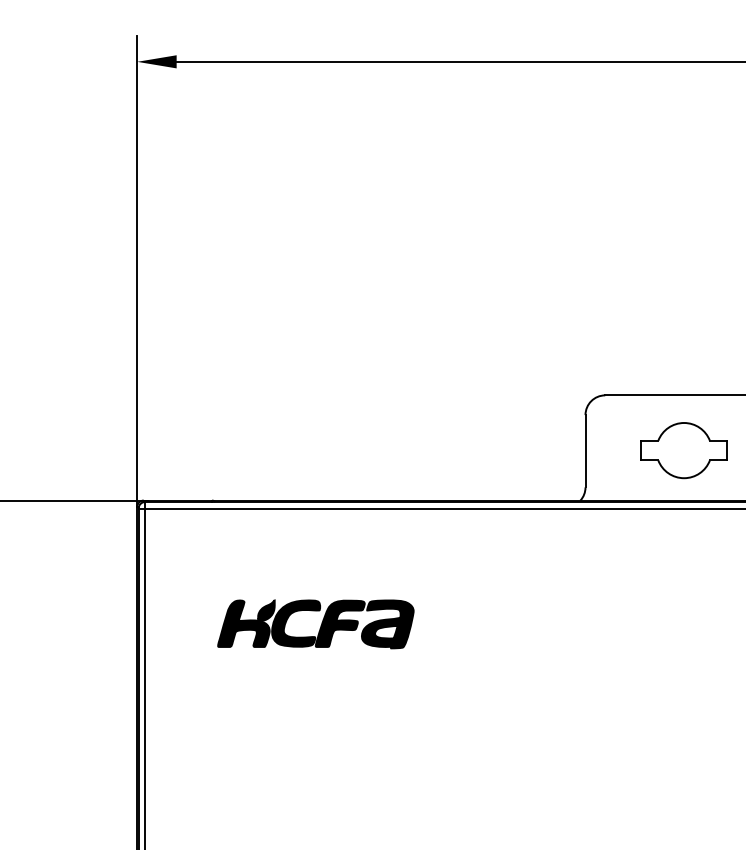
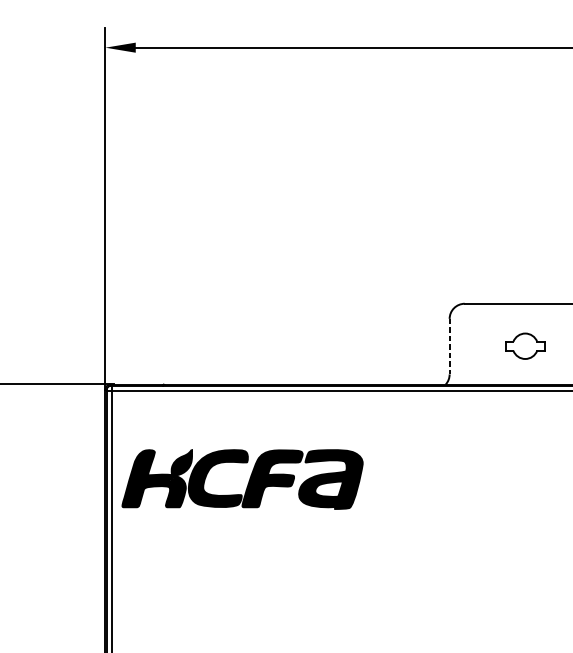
part: (683, 450) -> (524, 346), size x0.6
line: (585, 451) -> (449, 346), solid -> dashed
part: (315, 624) -> (242, 479), size x1.6

